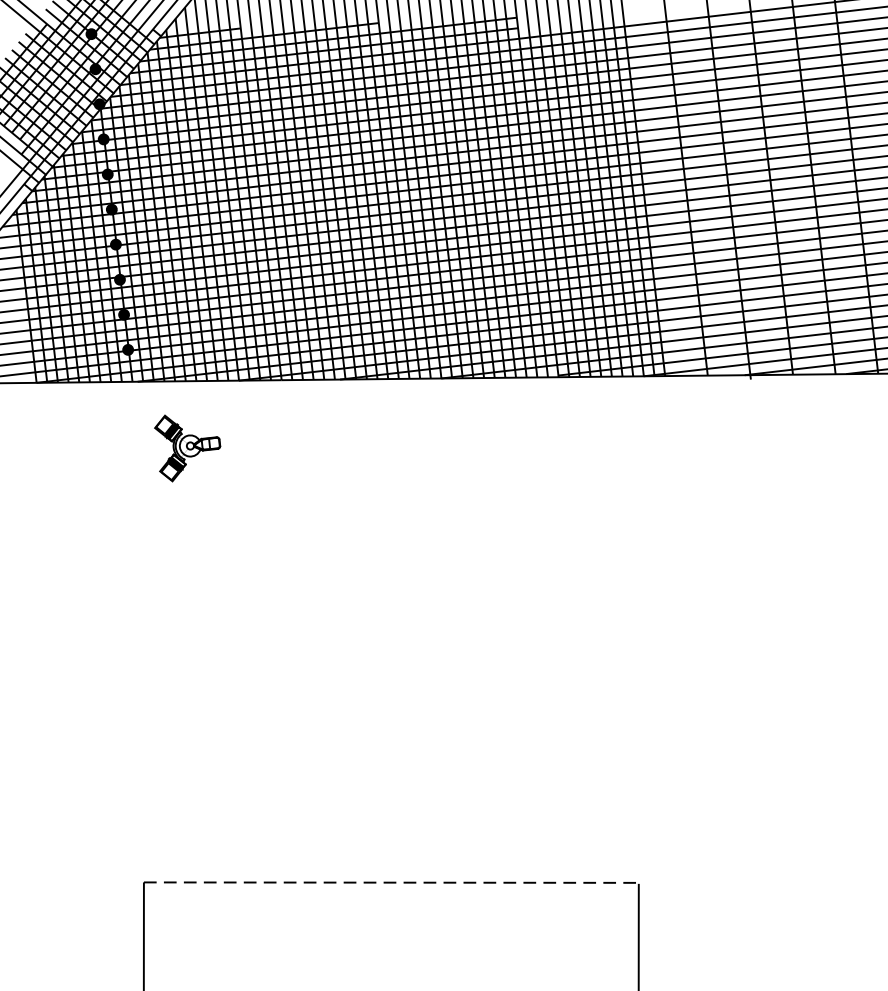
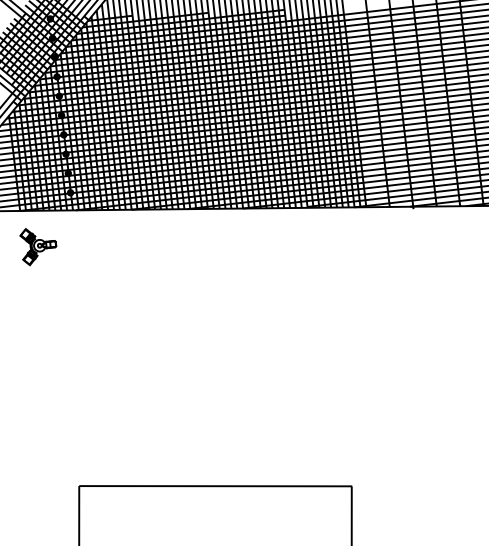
part: (187, 449) -> (38, 247), moved
line: (391, 883) -> (215, 486), dashed -> solid

